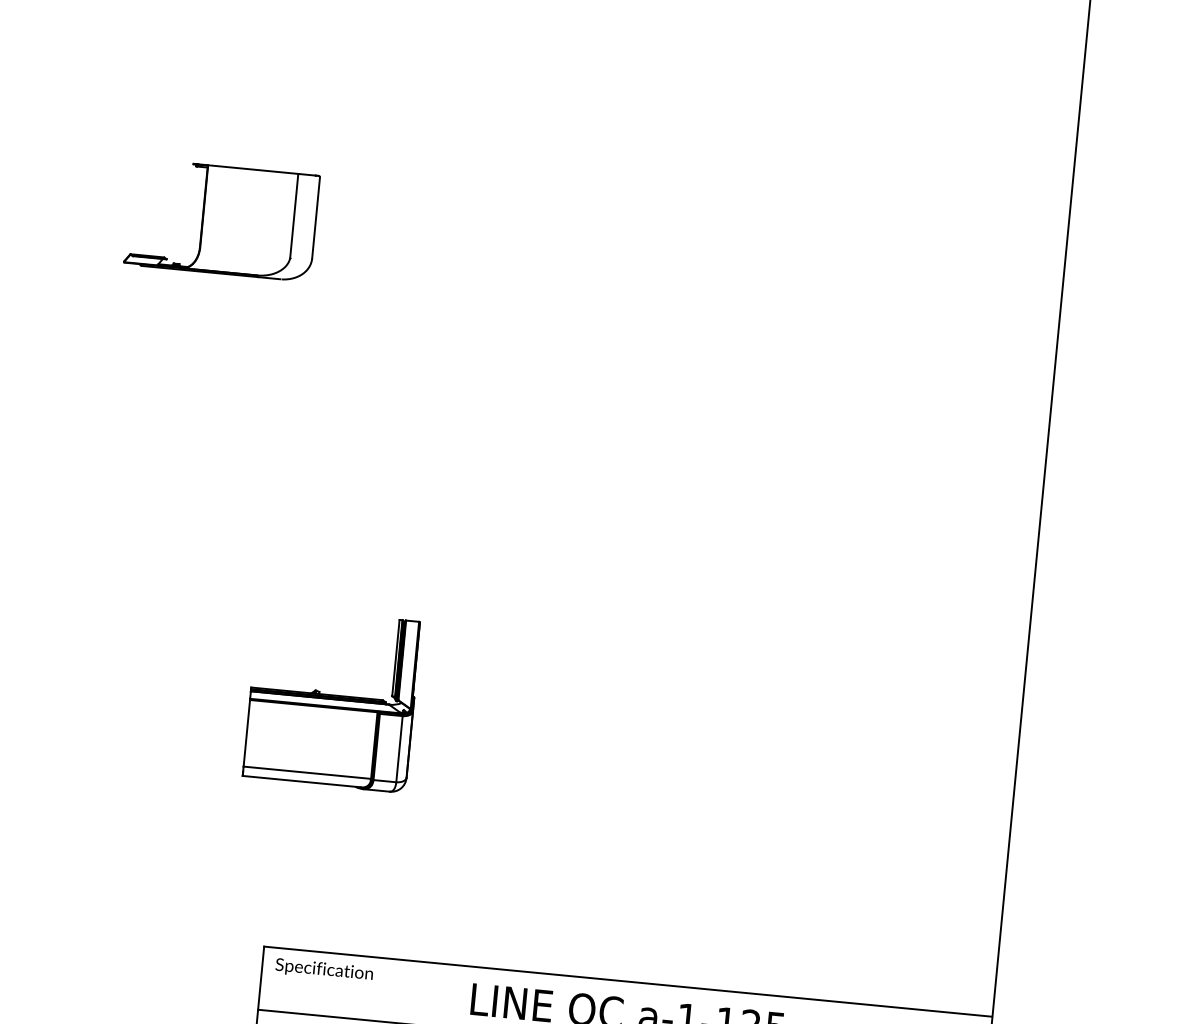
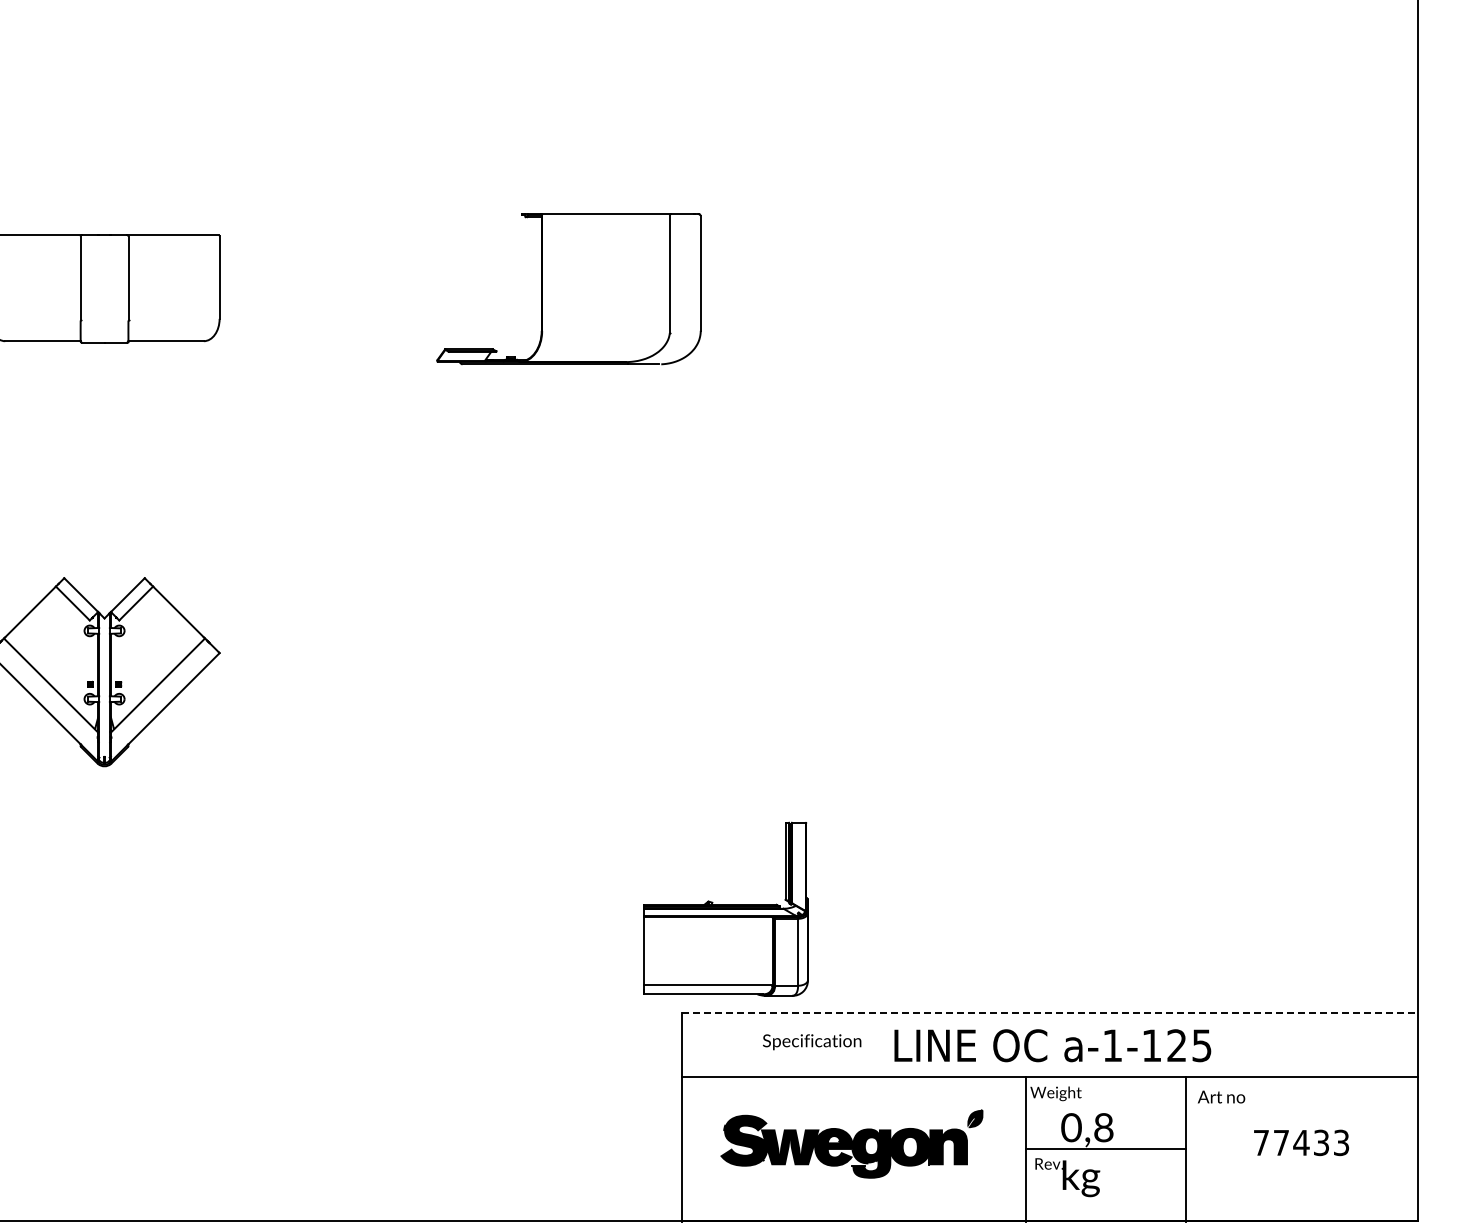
part: (222, 219) -> (569, 288), size x1.4
part: (331, 698) -> (725, 908), moved
text: (324, 970) -> (812, 1042), moved
line: (627, 981) -> (1049, 1013), solid -> dashed

